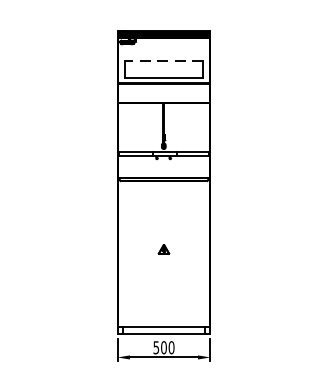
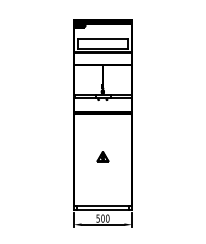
line: (164, 61) -> (103, 38), dashed -> solid
part: (163, 248) -> (102, 156), size x1.67

